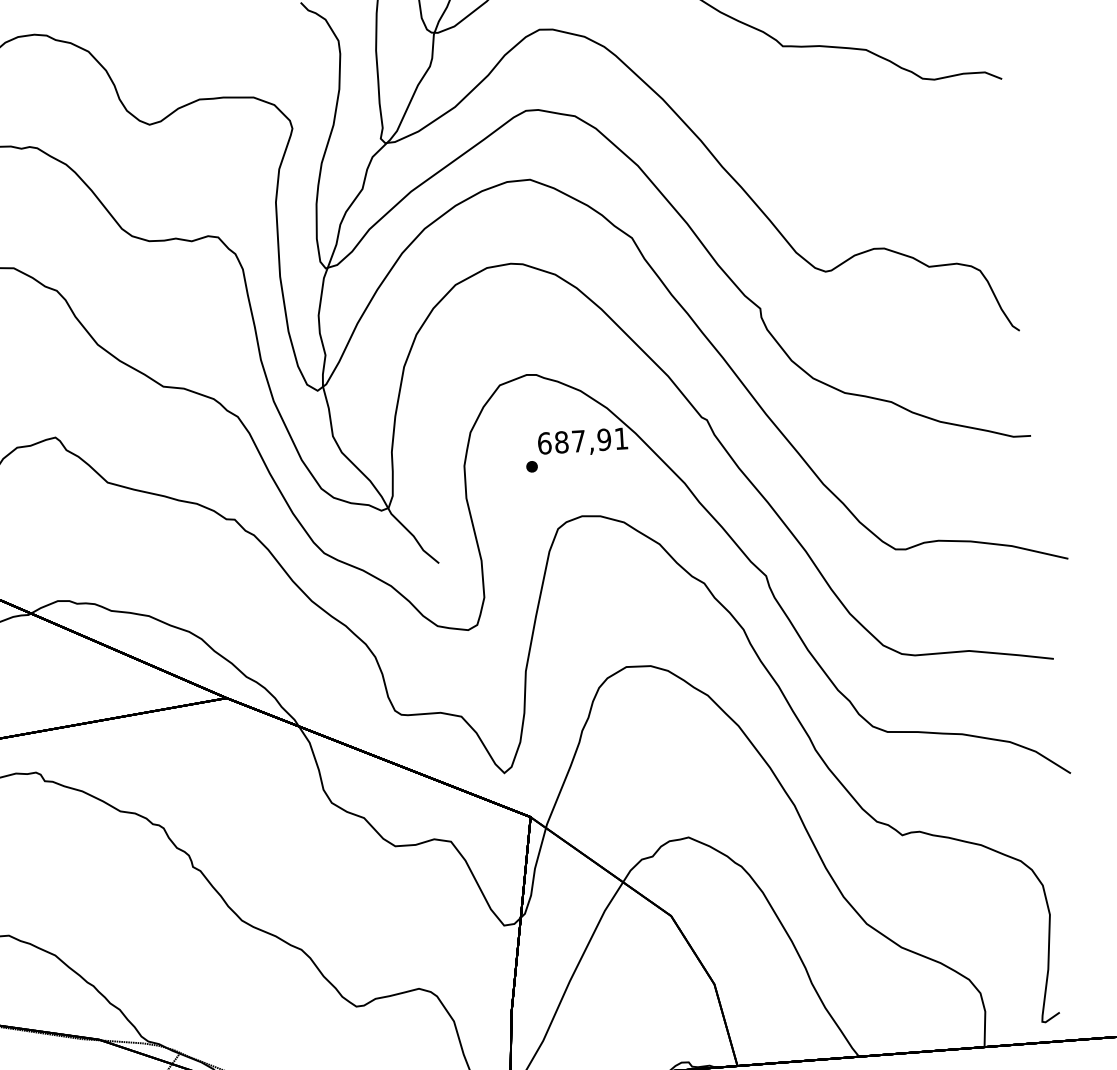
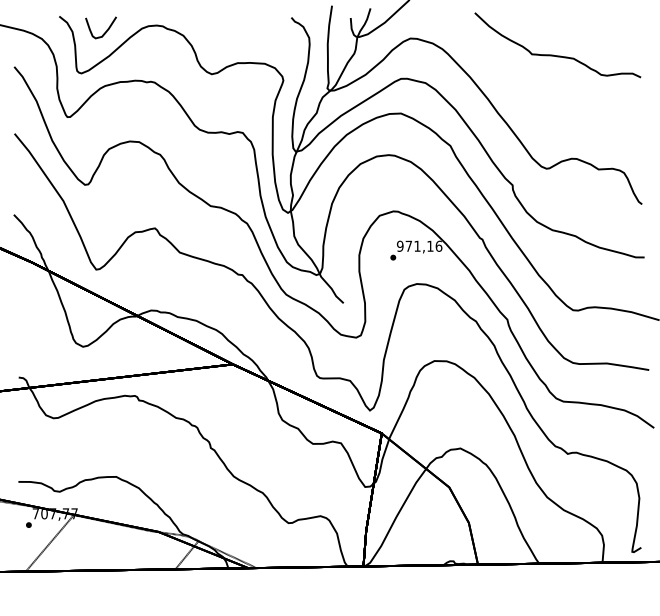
text: (582, 439) -> (419, 245), 687,91 -> 971,16

